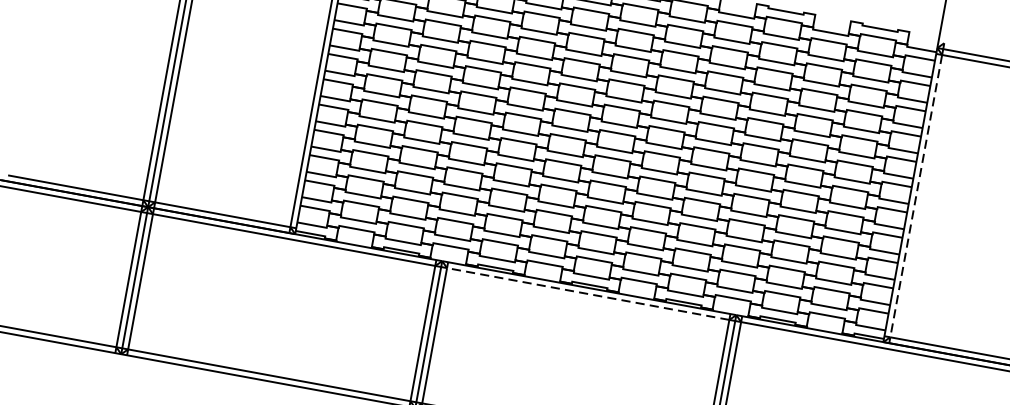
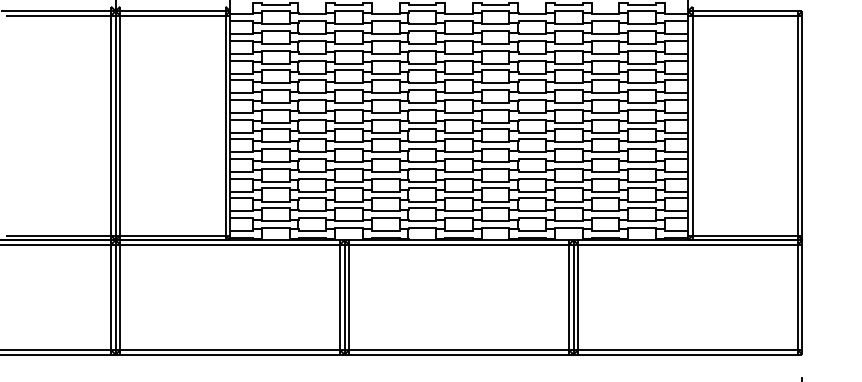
line: (916, 195) -> (692, 125), dashed -> solid
line: (588, 293) -> (459, 244), dashed -> solid

